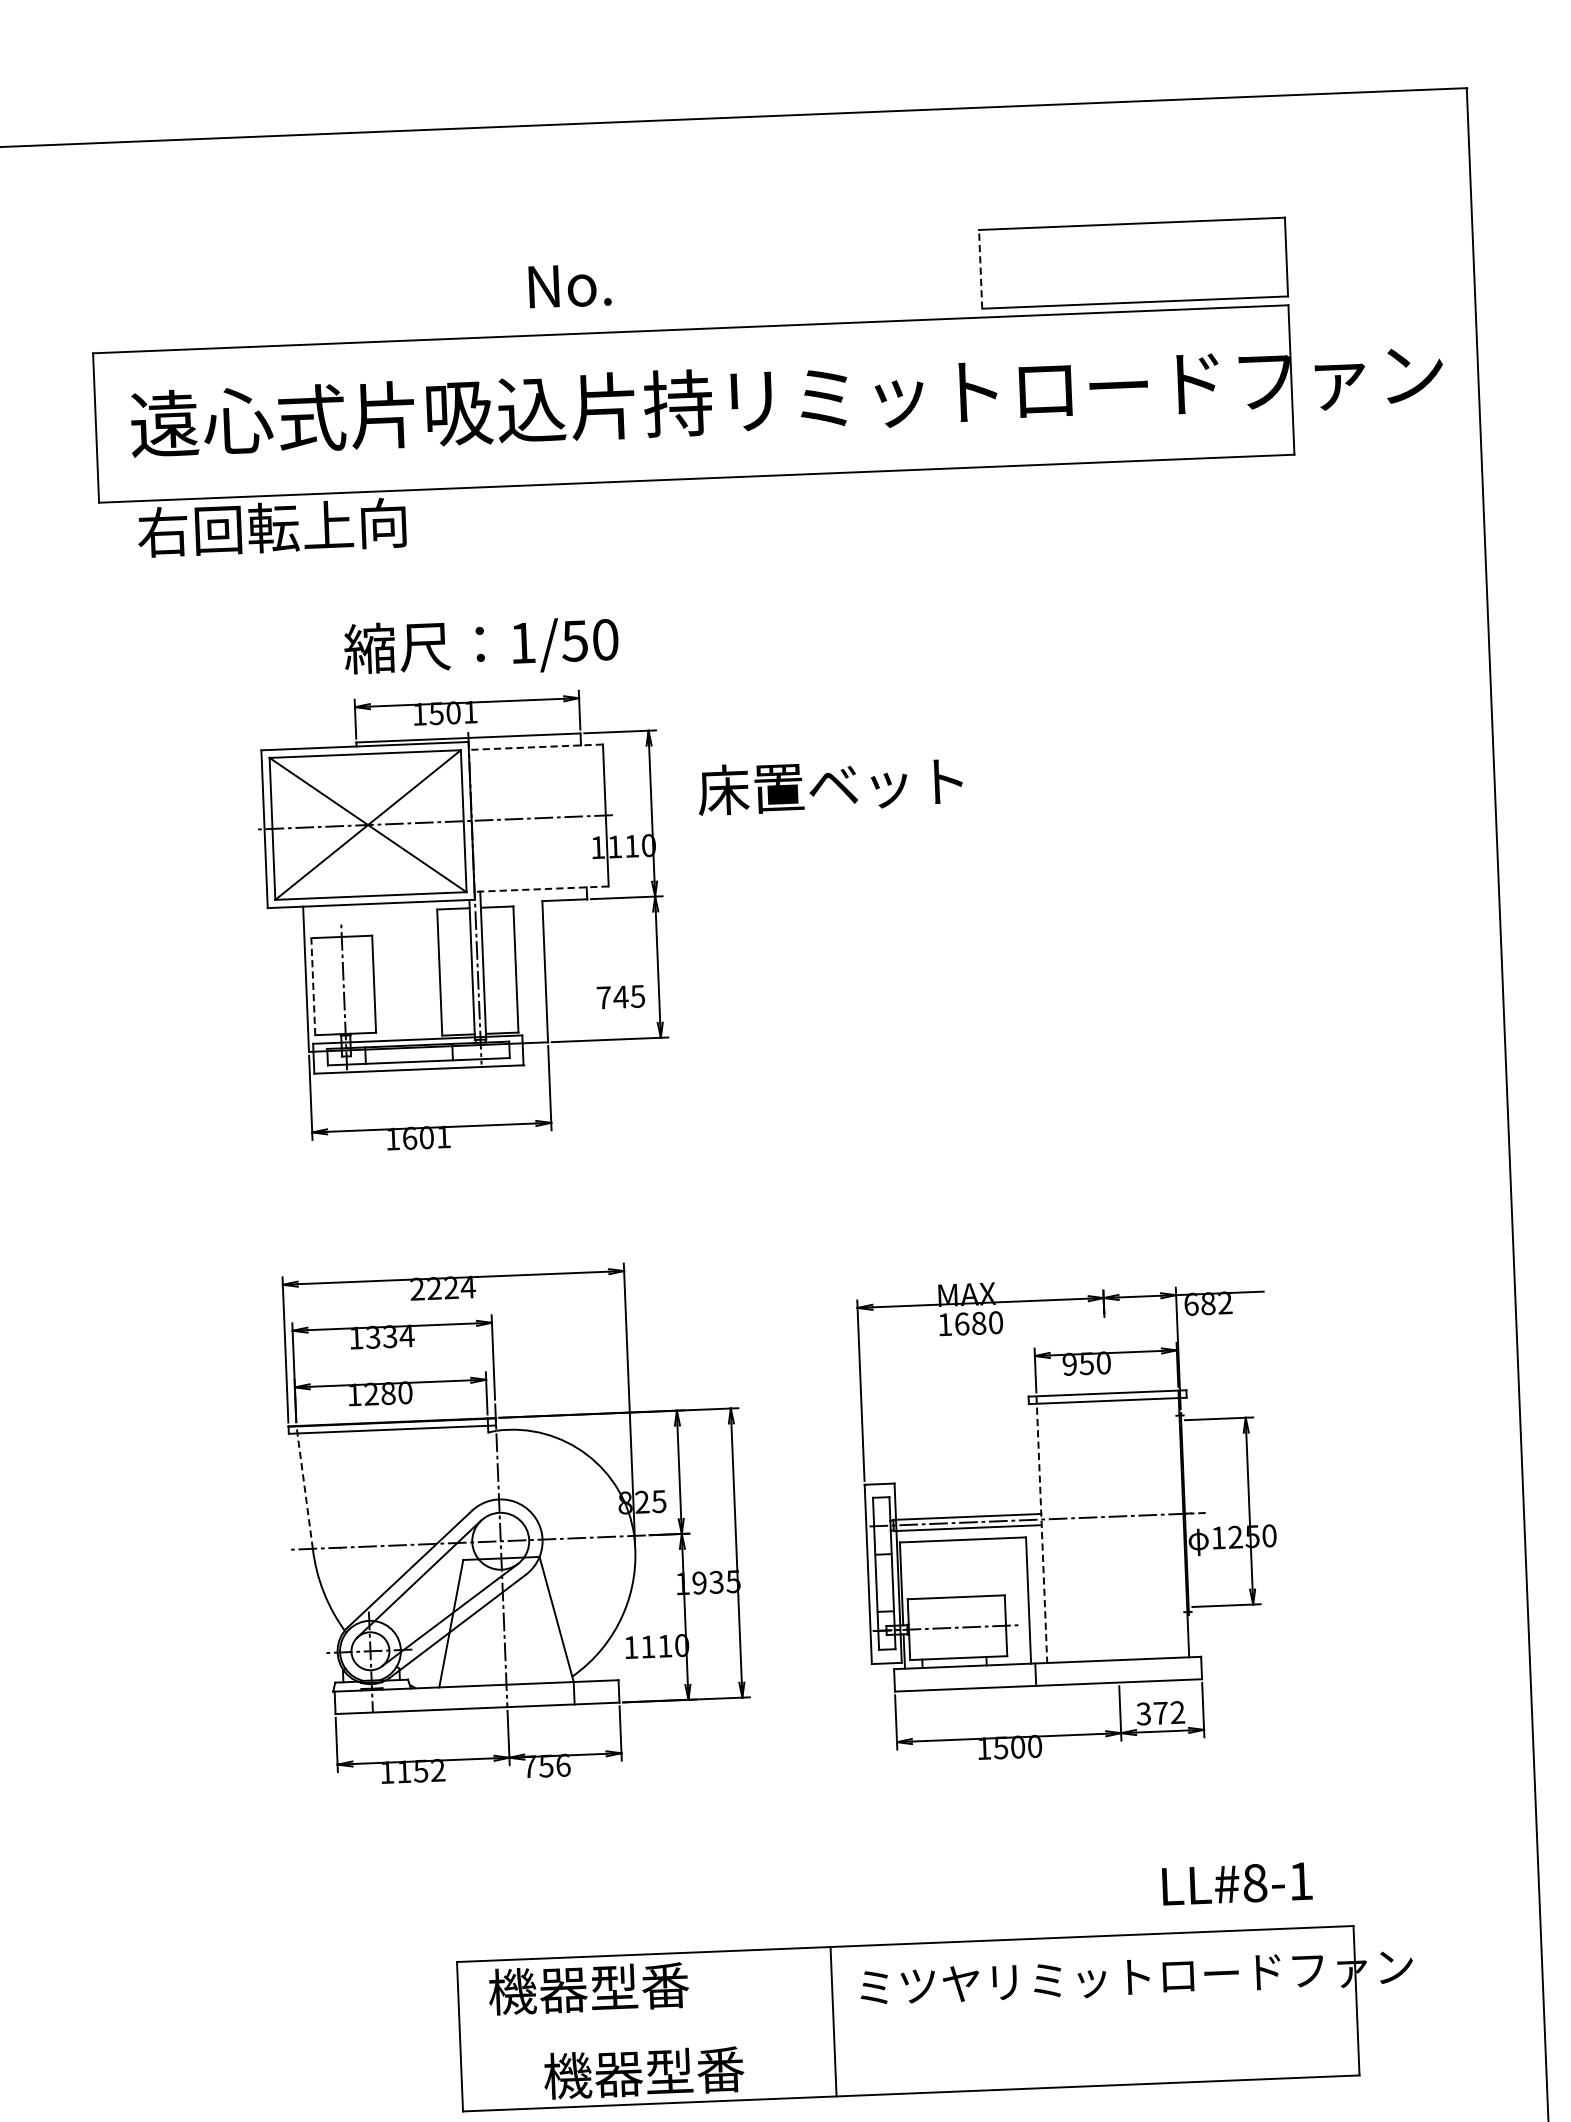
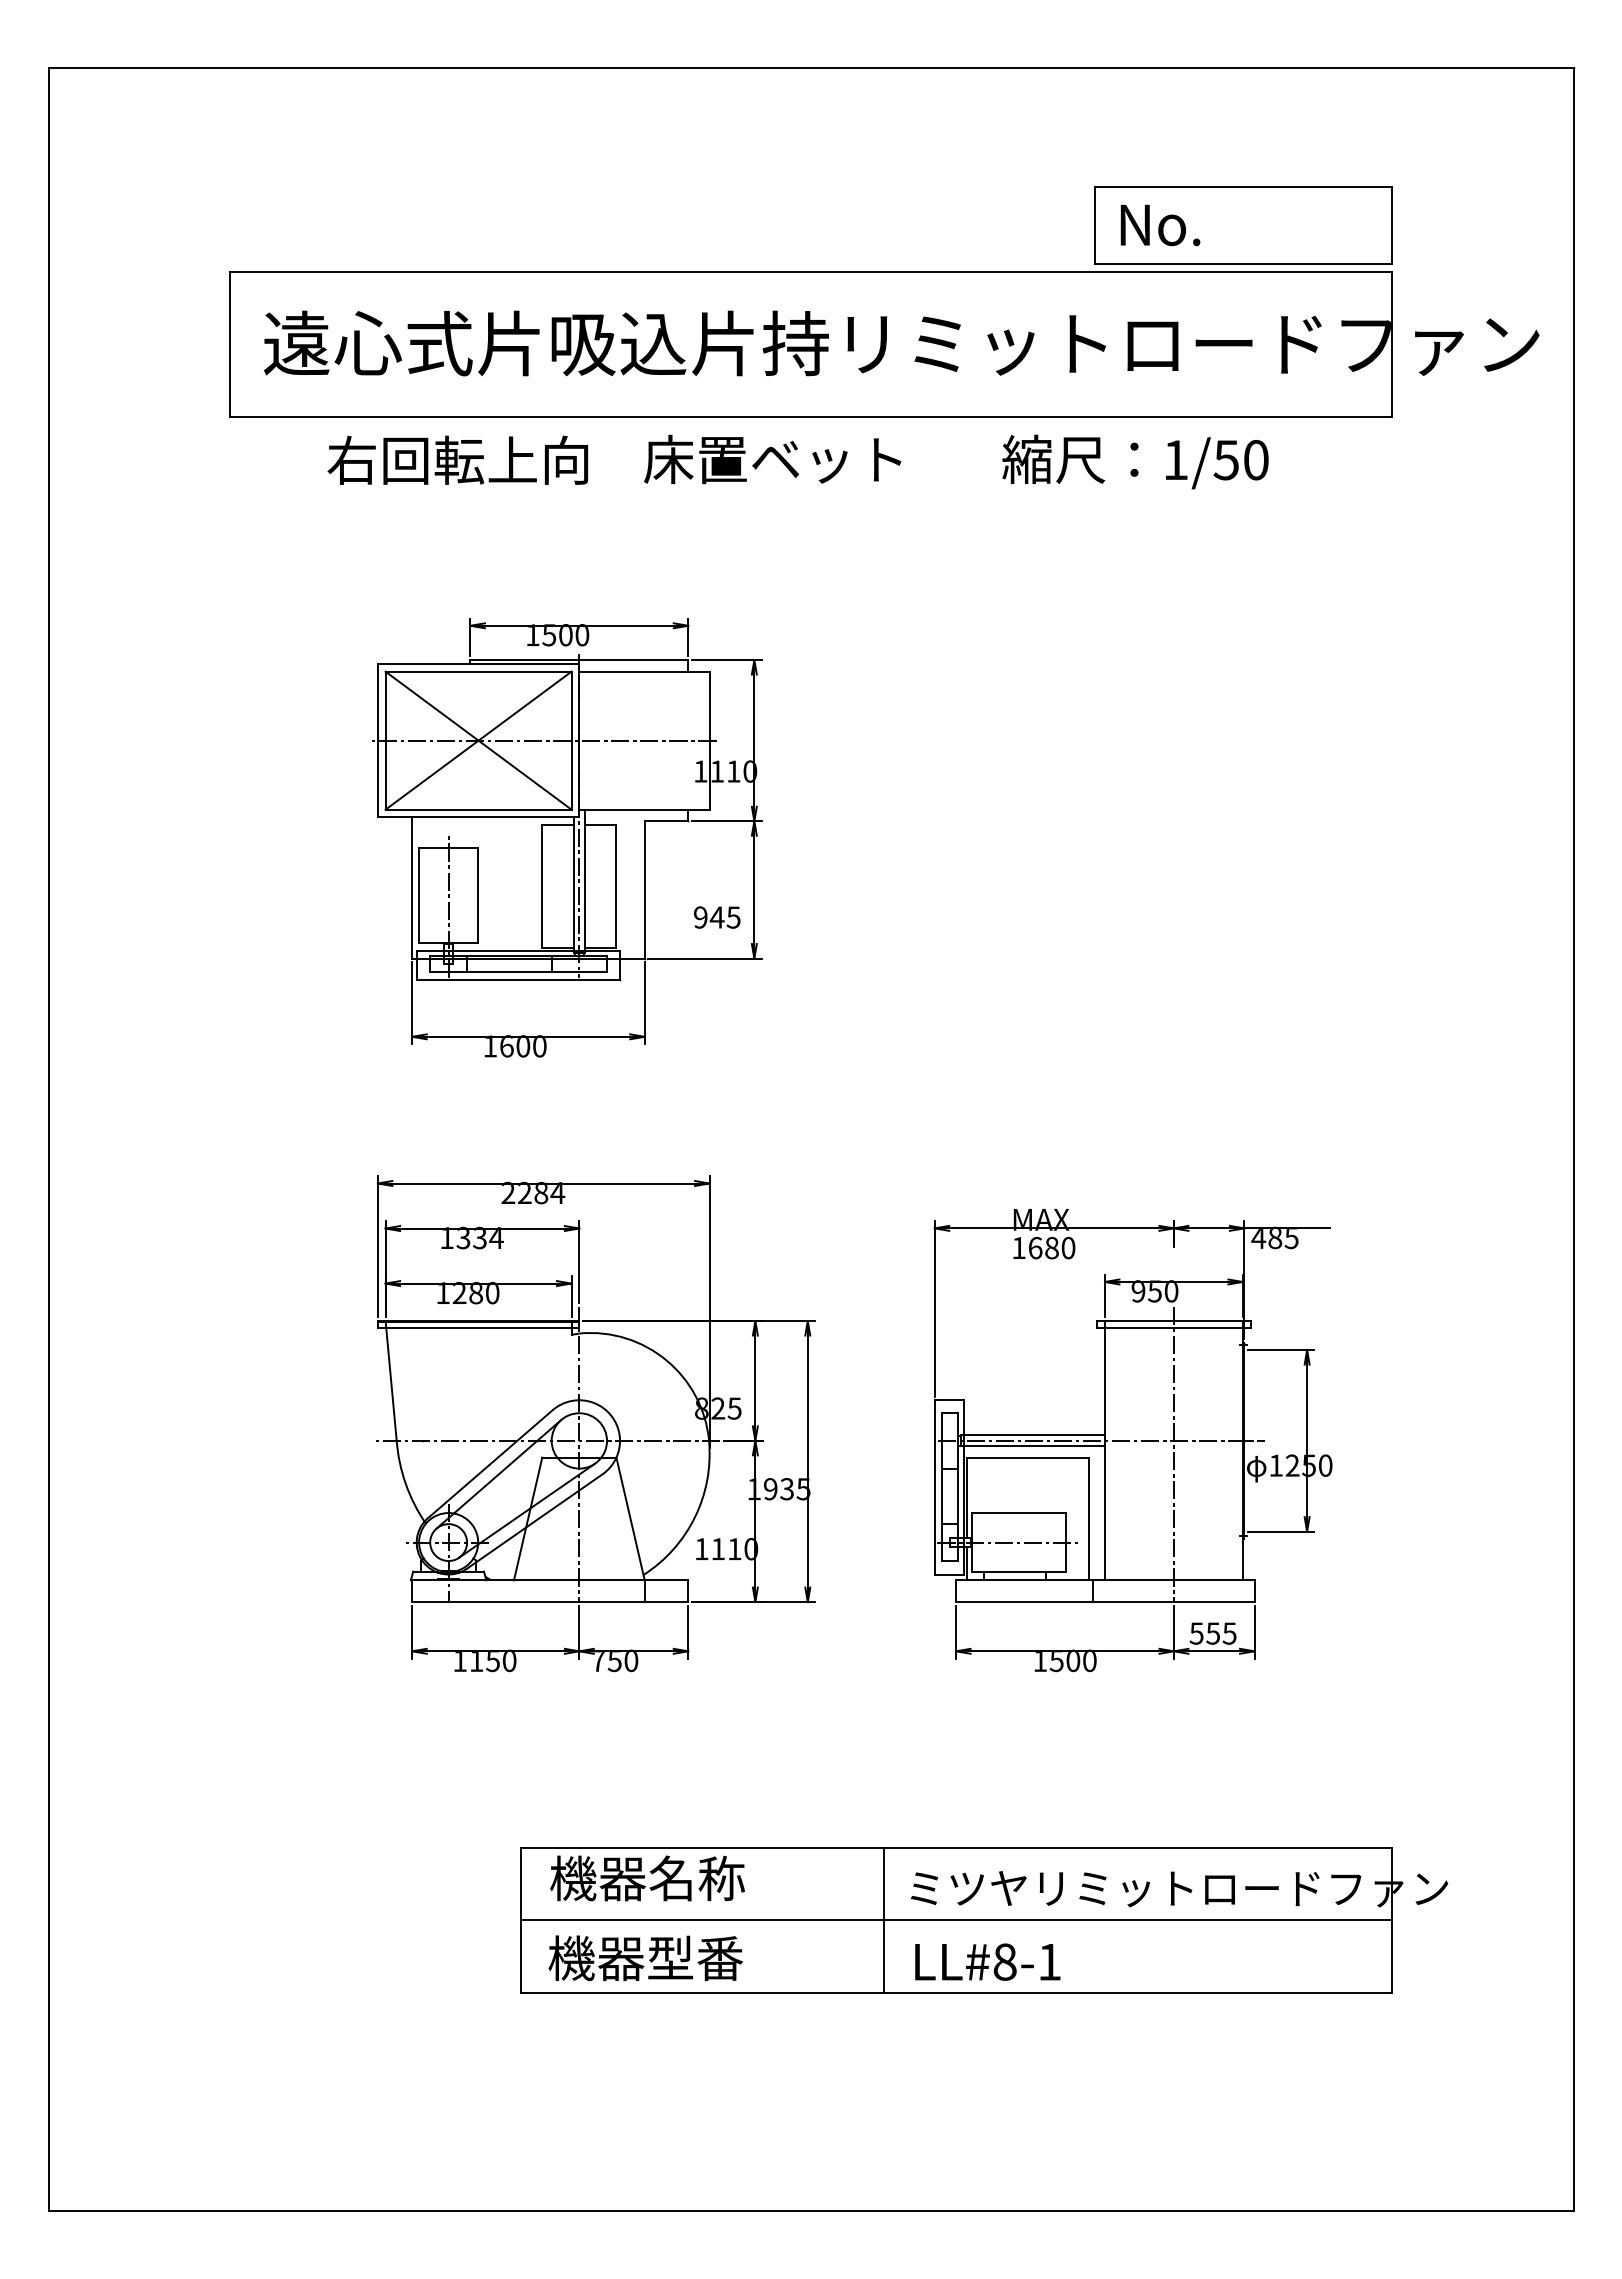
line: (980, 268) -> (1094, 224), dashed -> solid
text: (570, 286) -> (1160, 225), moved
text: (271, 526) -> (457, 459), moved
text: (481, 646) -> (1135, 461), moved
text: (470, 712) -> (582, 635), 1501 -> 1500
line: (534, 747) -> (643, 671), dashed -> solid
text: (830, 785) -> (772, 459), moved
line: (540, 889) -> (643, 809), dashed -> solid
line: (313, 985) -> (419, 894), dashed -> solid
text: (603, 997) -> (700, 917), 745 -> 945
text: (443, 1137) -> (539, 1046), 1601 -> 1600
text: (451, 1287) -> (541, 1192), 2224 -> 2284
text: (1207, 1303) -> (1274, 1237), 682 -> 485
line: (304, 1486) -> (391, 1380), dashed -> solid
line: (1041, 1529) -> (1104, 1450), dashed -> solid
line: (1112, 1530) -> (1173, 1454), added
text: (1161, 1713) -> (1213, 1633), 372 -> 555
text: (563, 1765) -> (631, 1660), 756 -> 750
text: (437, 1770) -> (509, 1660), 1152 -> 1150
text: (1236, 1883) -> (987, 1961), moved
text: (639, 1986) -> (696, 1878), 機器型番 -> 機器名称
line: (907, 2019) -> (955, 1920), added
text: (643, 2071) -> (645, 1957), moved

